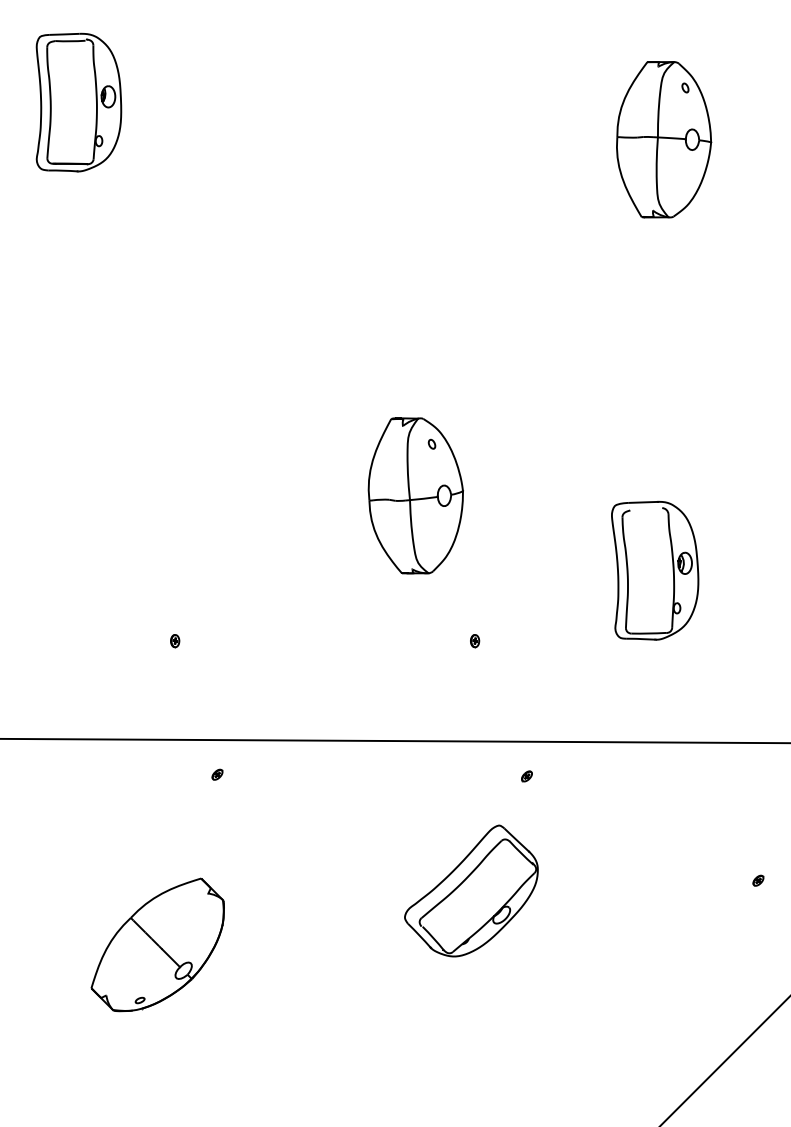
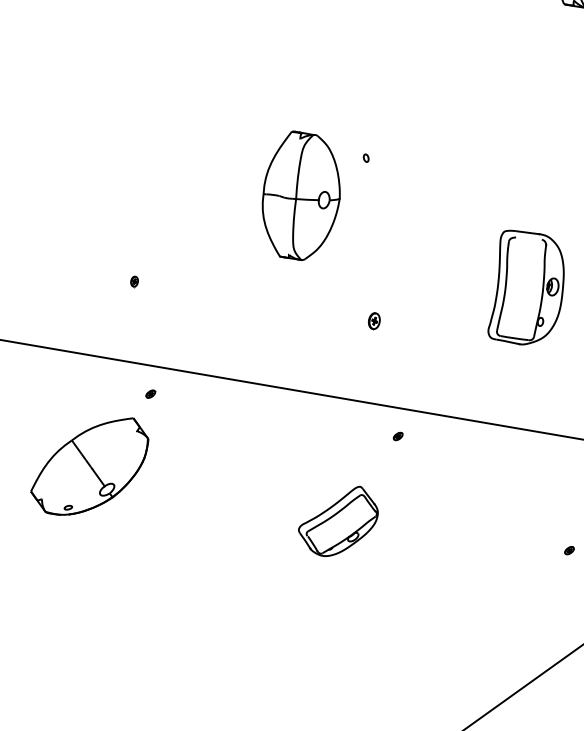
part: (415, 495) -> (301, 196), moved
part: (475, 641) -> (374, 321), size x1.6
part: (471, 890) -> (338, 520), size x0.7
part: (157, 944) -> (89, 465), moved

